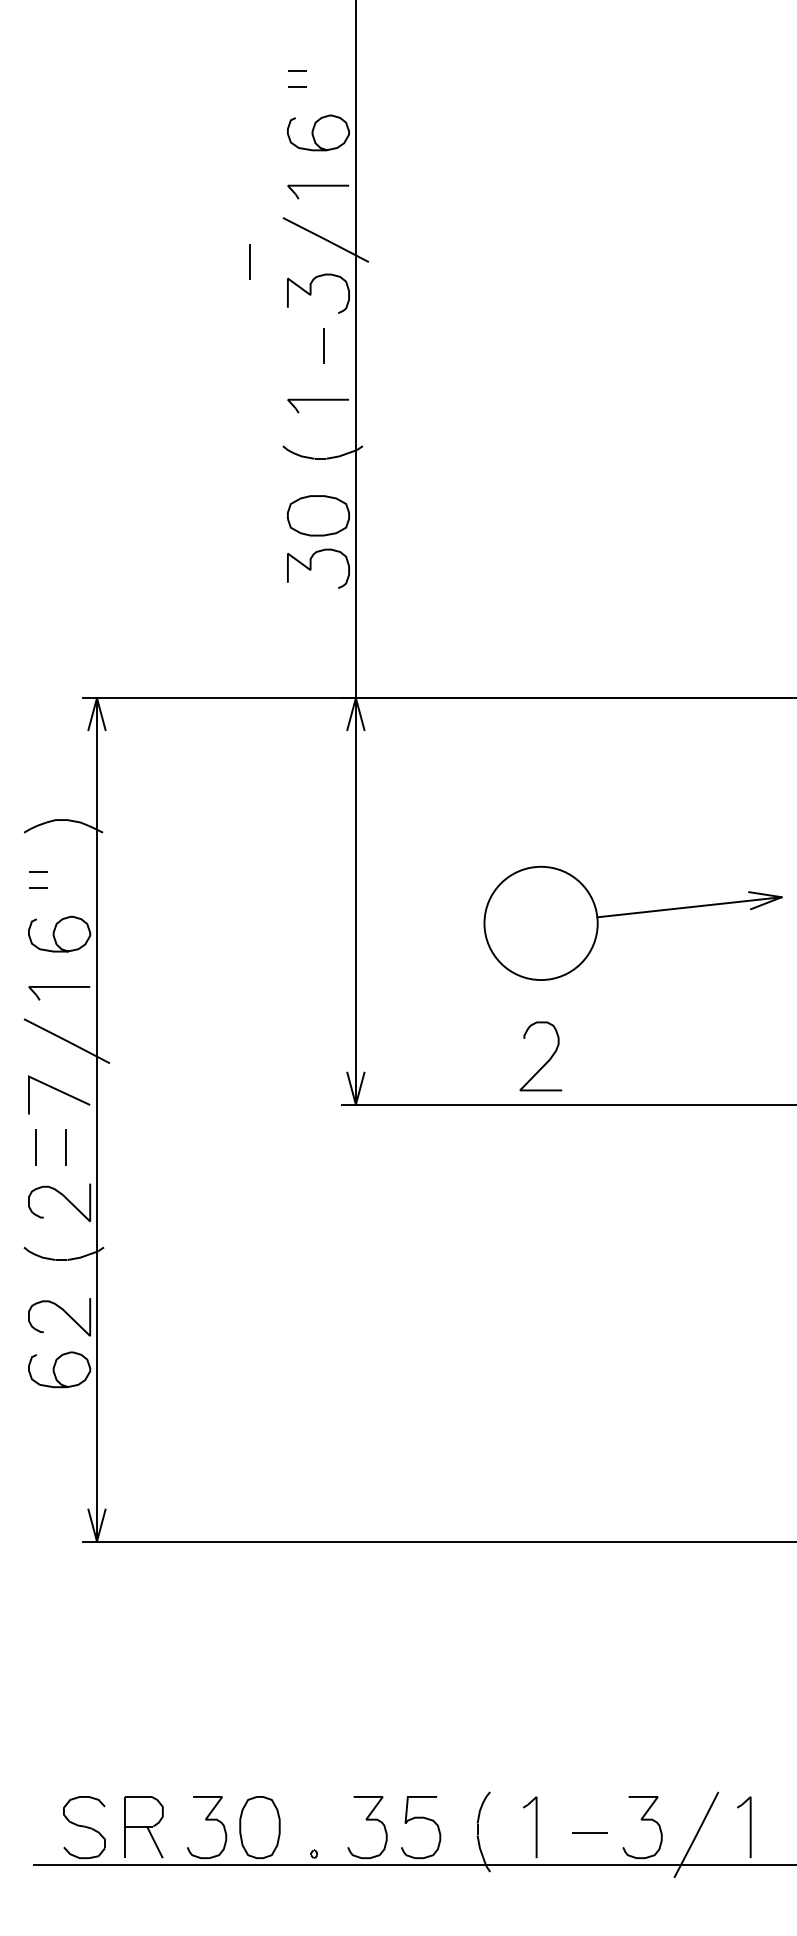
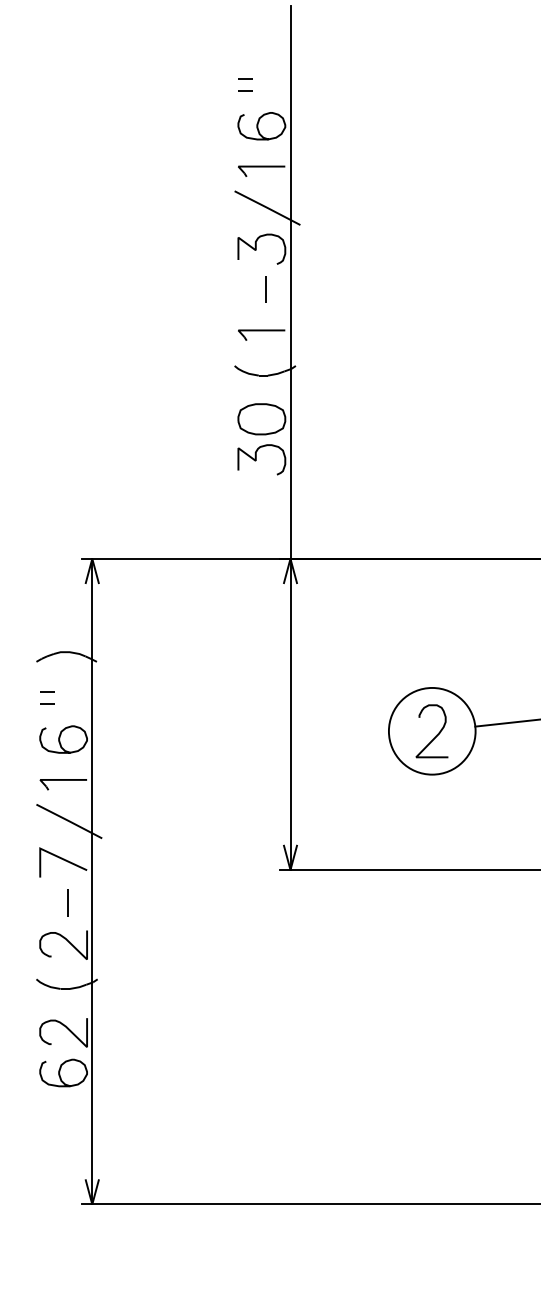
line: (249, 261) -> (209, 224), removed
curve: (546, 1061) -> (436, 735), moved
line: (35, 1147) -> (45, 902), removed

